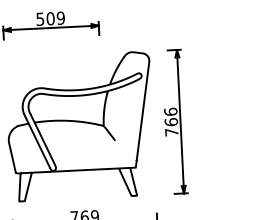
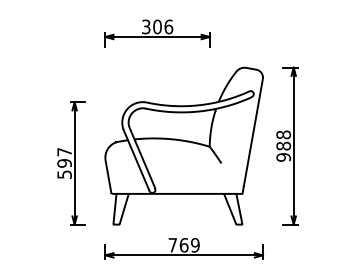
text: (50, 18) -> (157, 26), 509 -> 306
text: (171, 121) -> (283, 145), 766 -> 988

